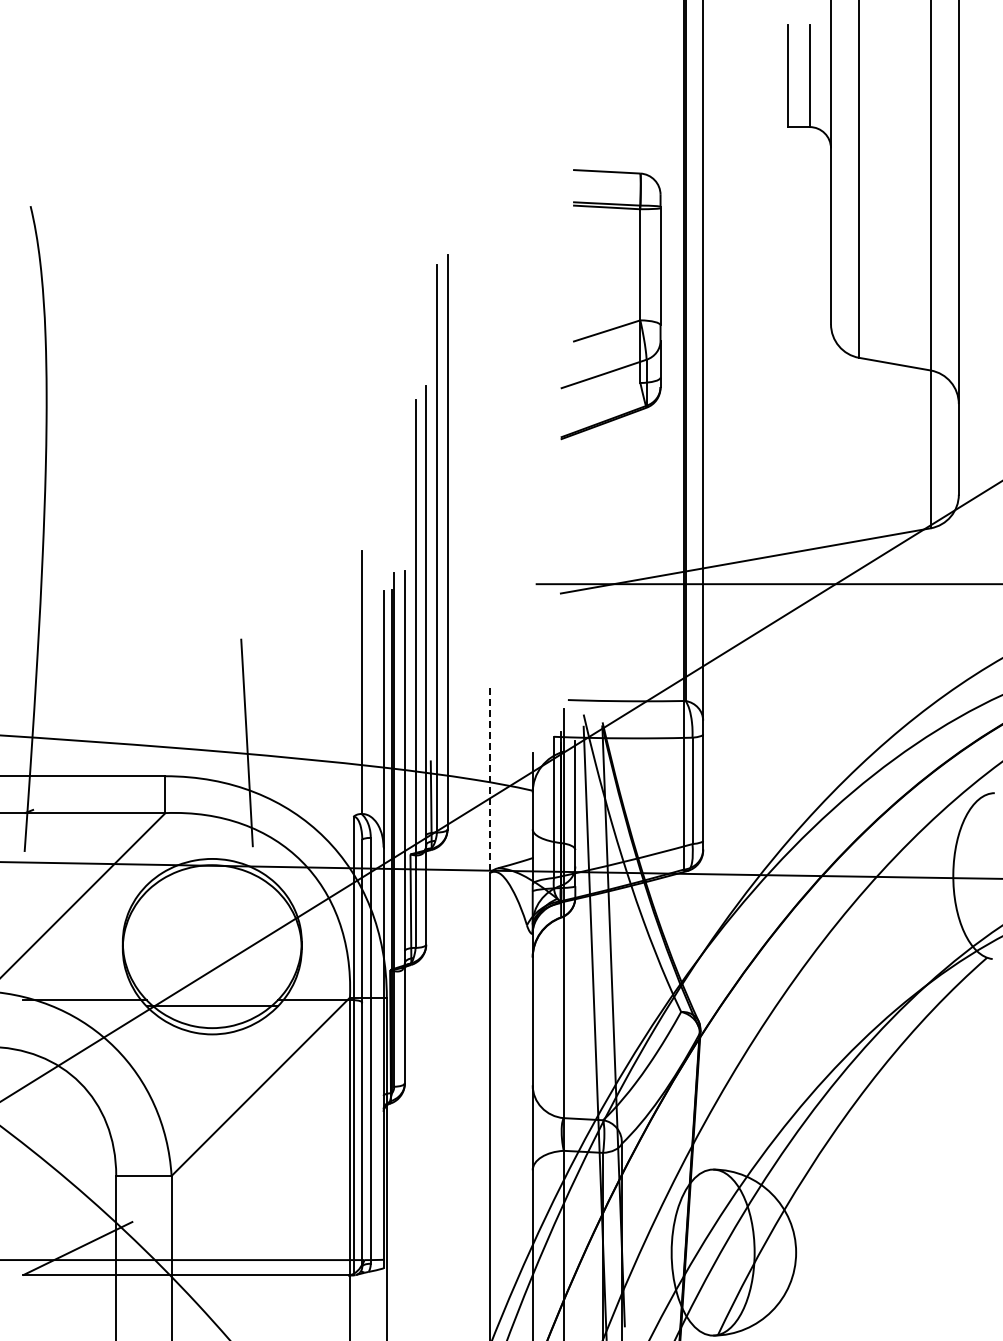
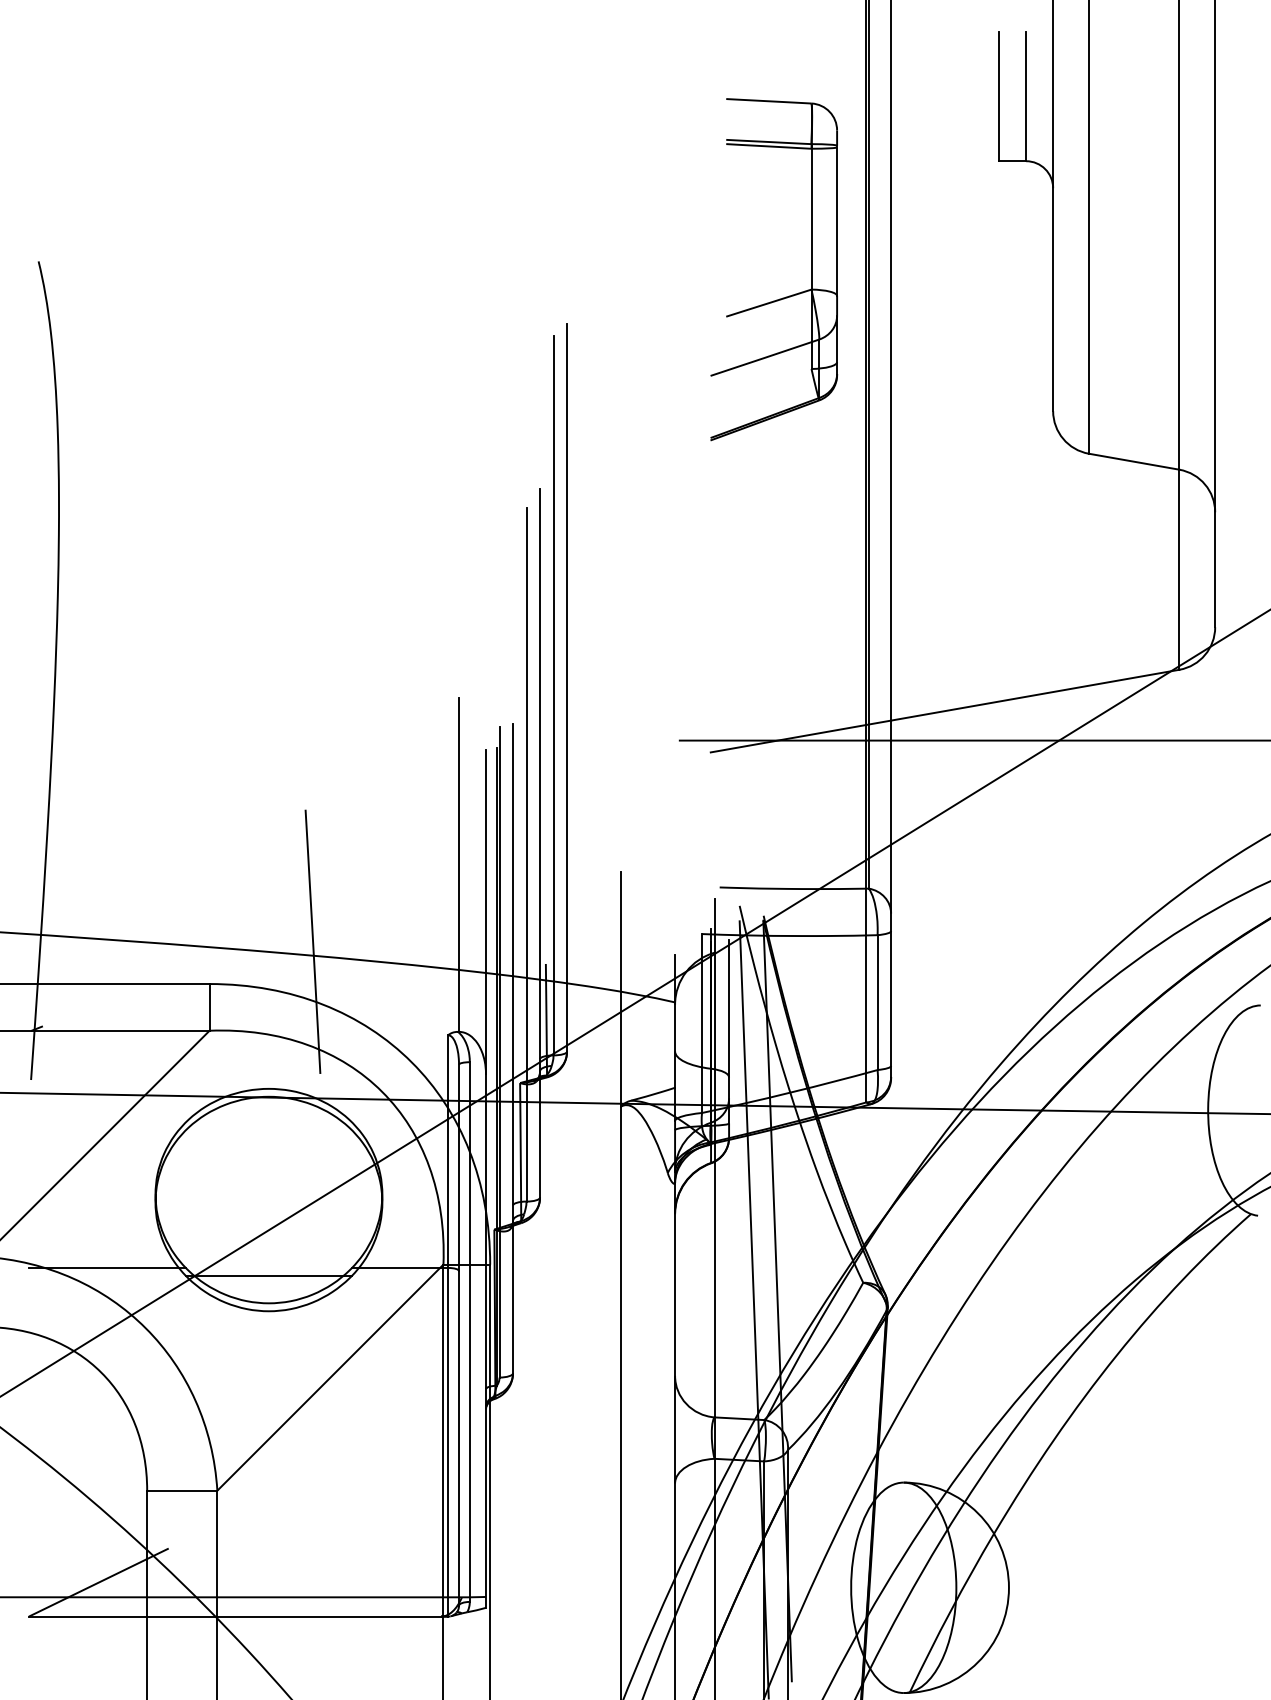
part: (617, 326) -> (782, 297), moved
line: (490, 780) -> (621, 989), dashed -> solid

